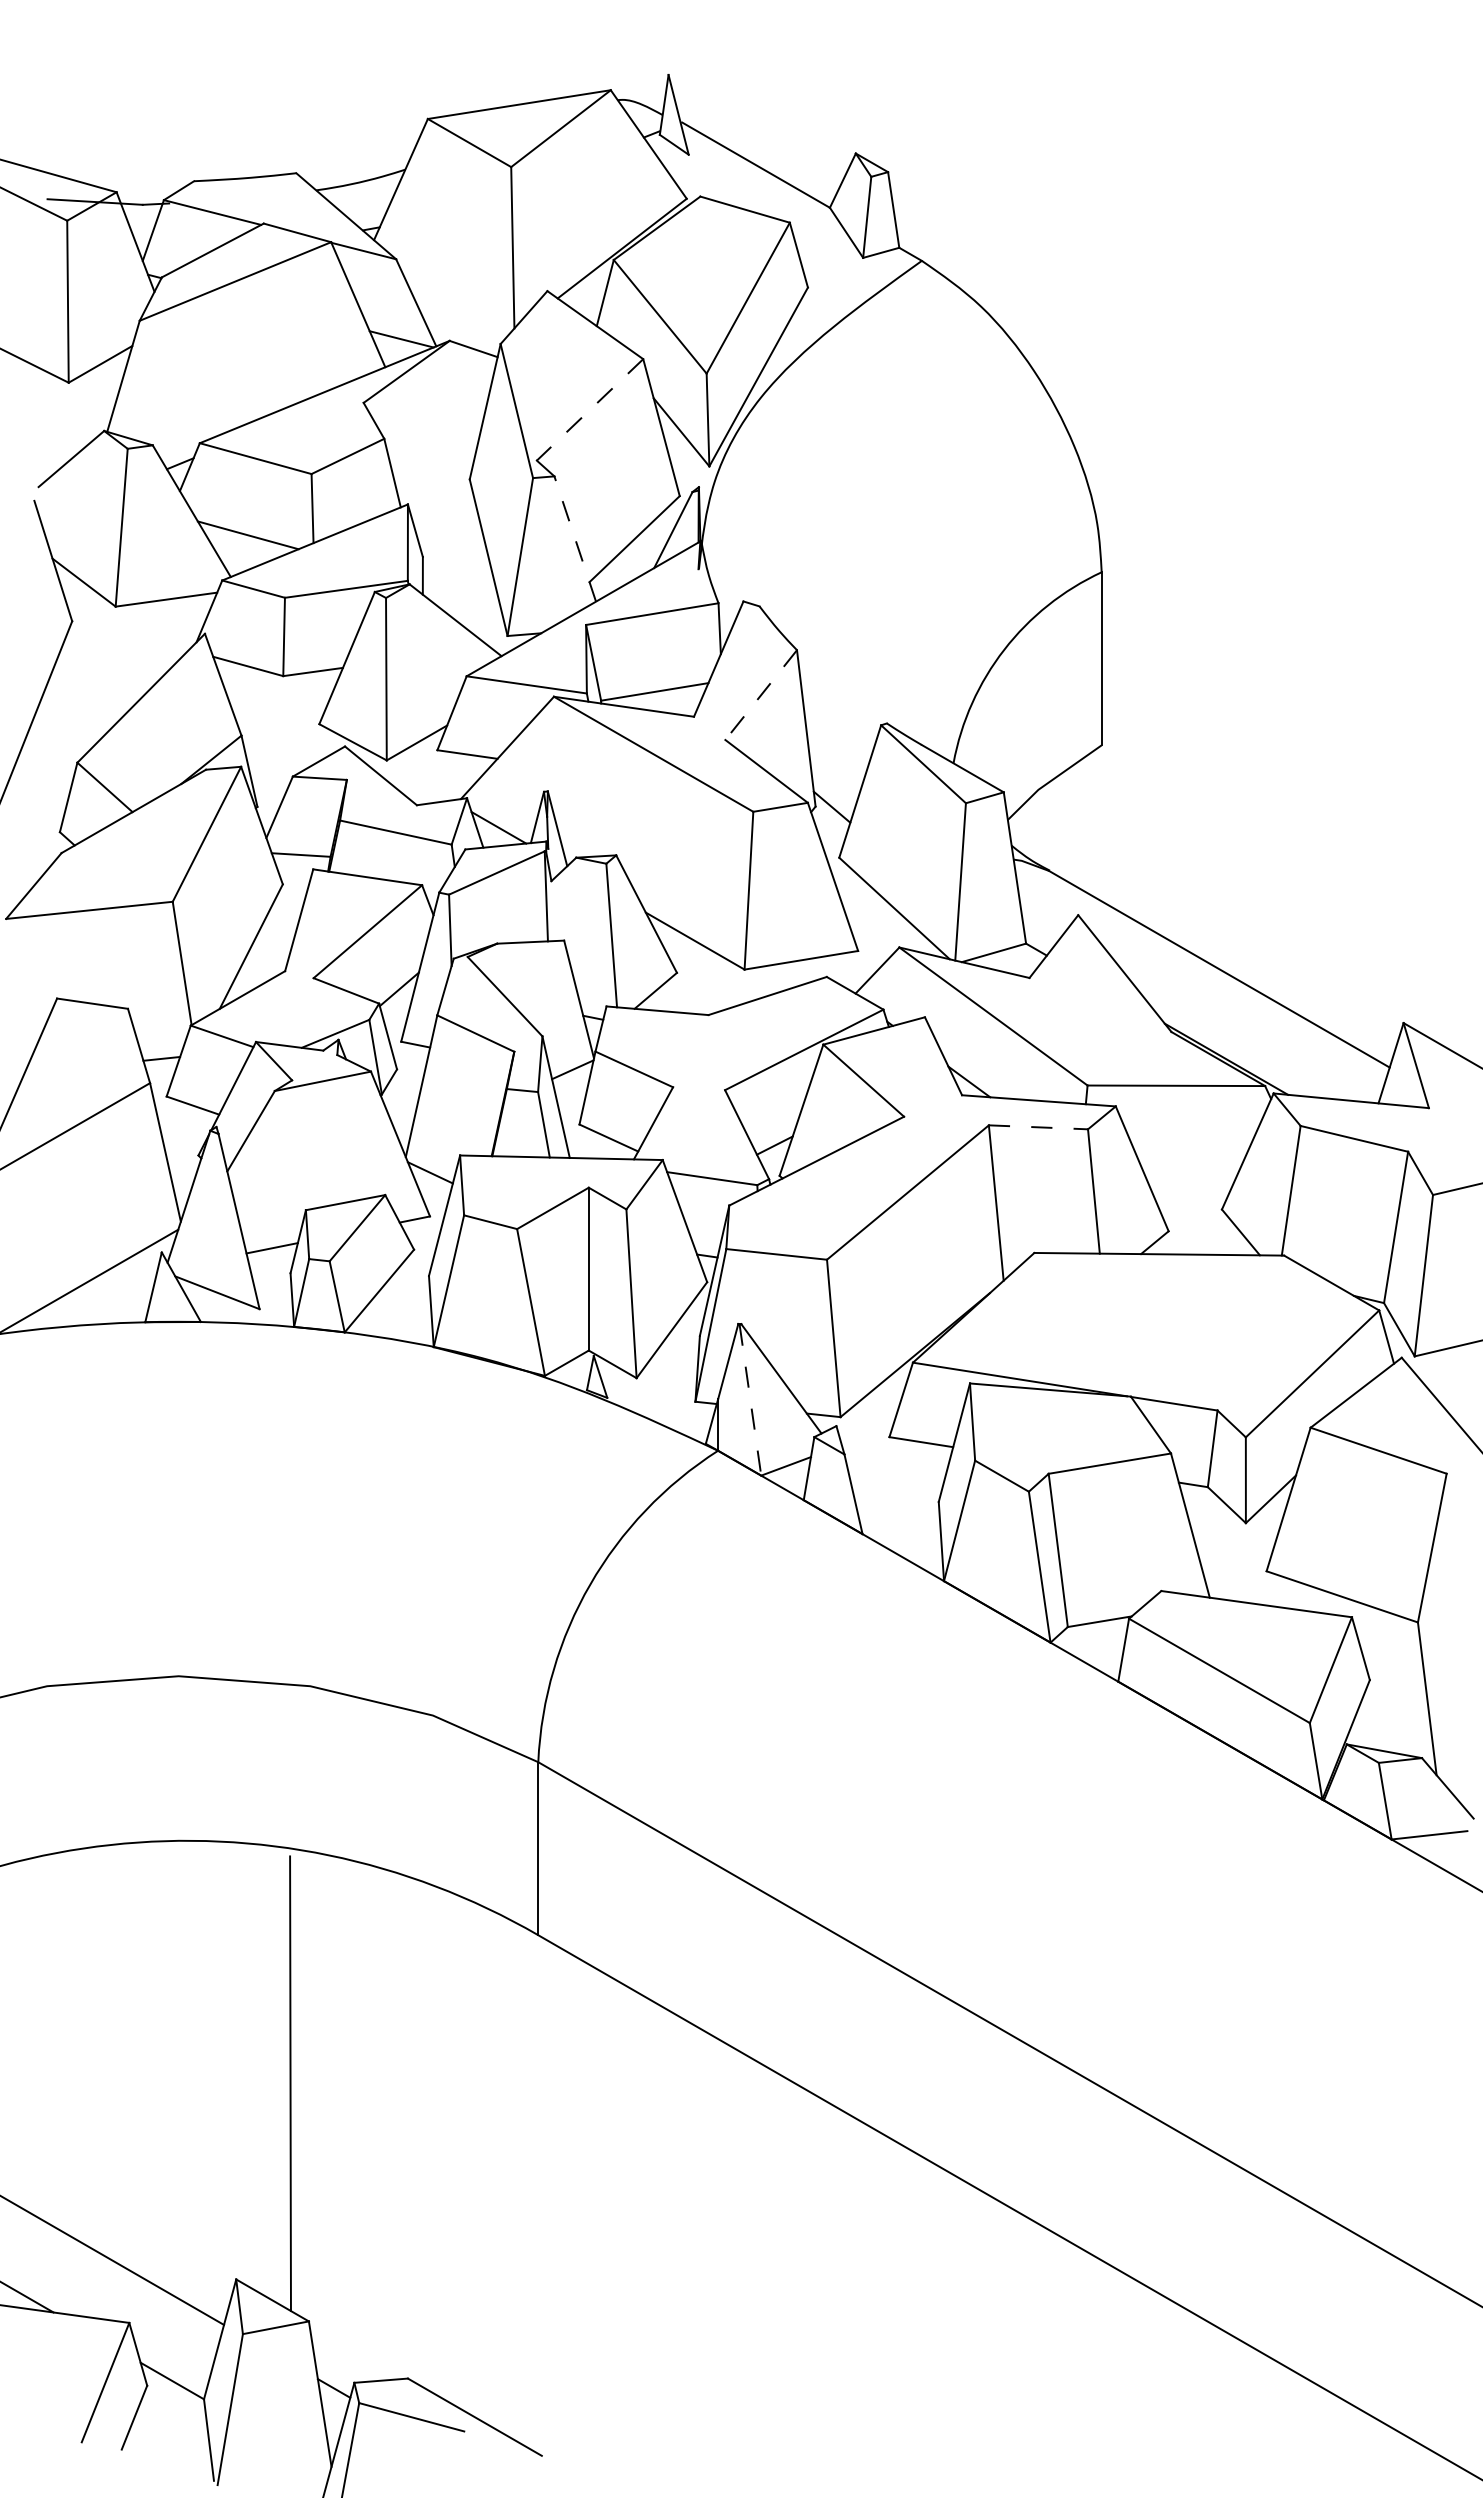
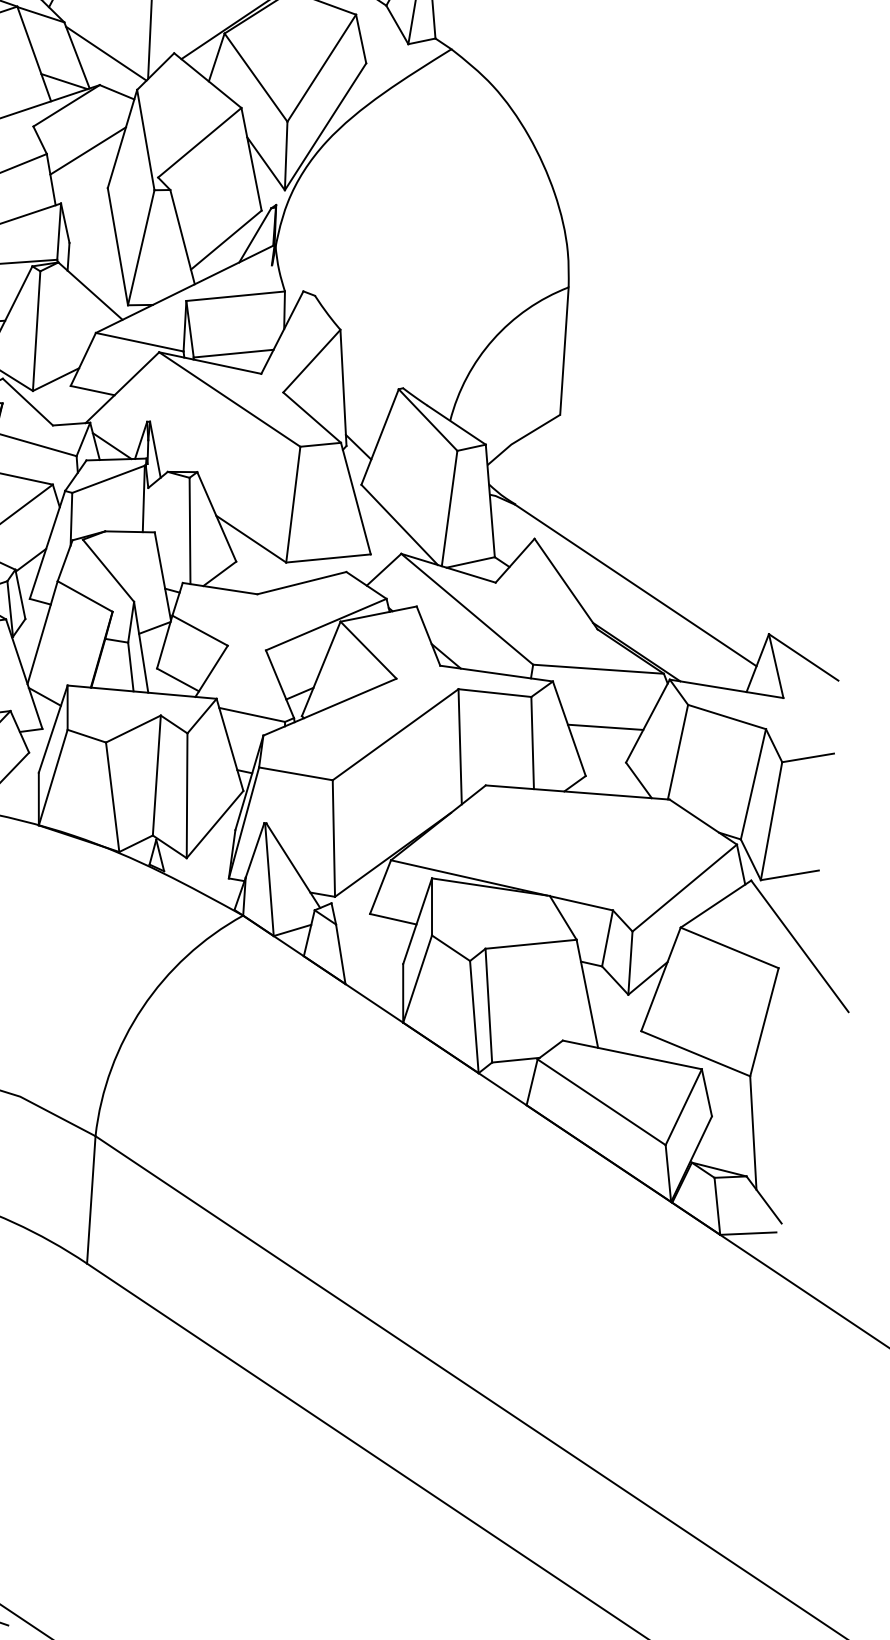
line: (455, 297) -> (106, 53), added
line: (590, 409) -> (200, 142), dashed -> solid
line: (439, 430) -> (87, 150), added
line: (575, 539) -> (182, 237), dashed -> solid
line: (760, 695) -> (311, 361), dashed -> solid
line: (1038, 1127) -> (494, 693), dashed -> solid
line: (1190, 1163) -> (605, 727), added
line: (750, 1400) -> (269, 880), dashed -> solid

